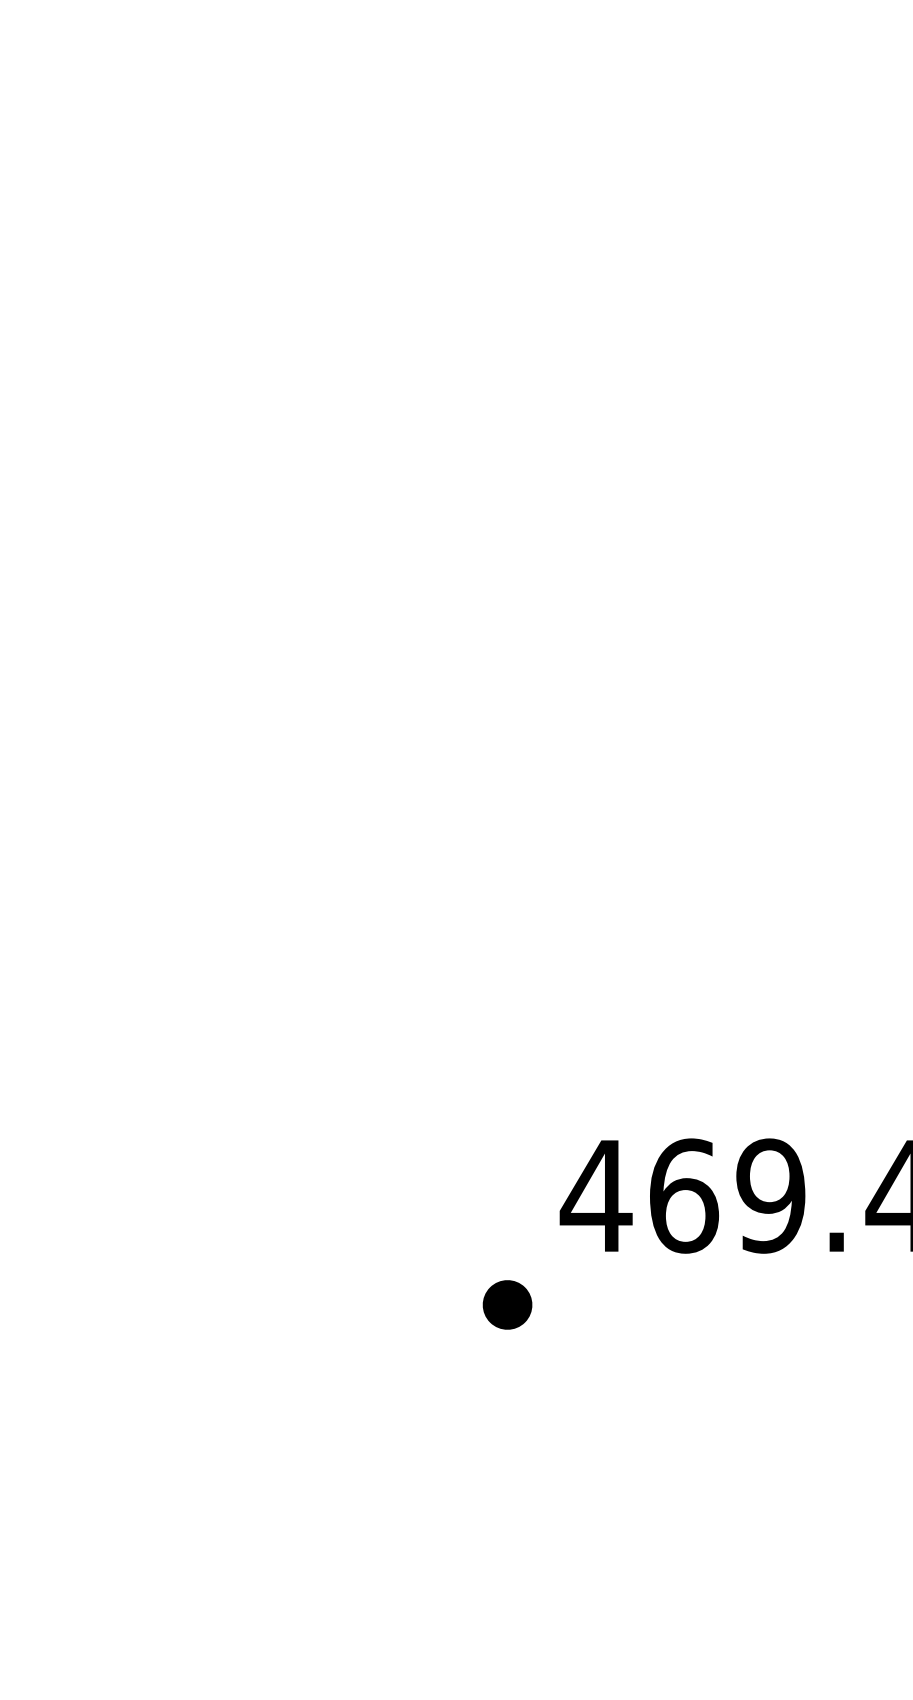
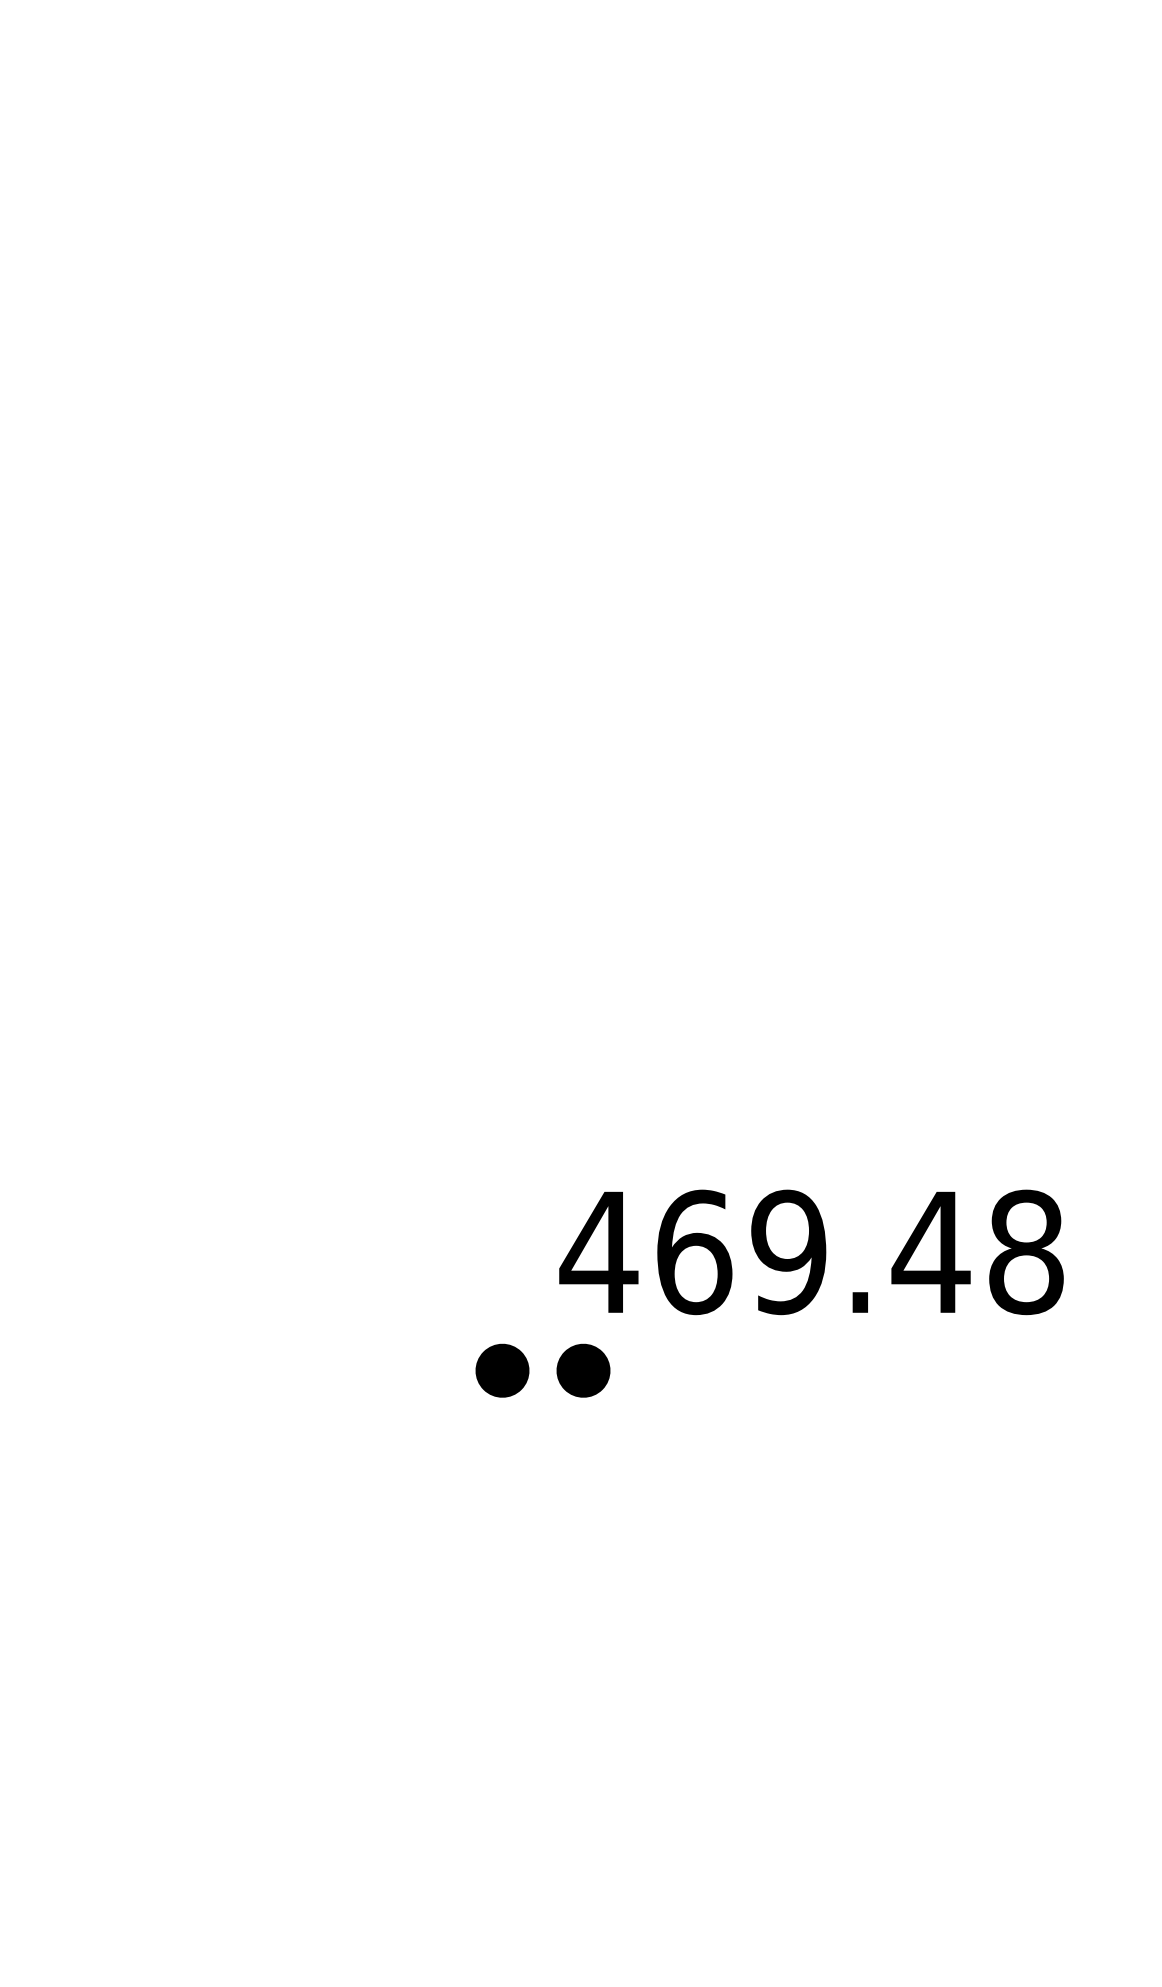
part: (582, 1304) -> (583, 1370), added

